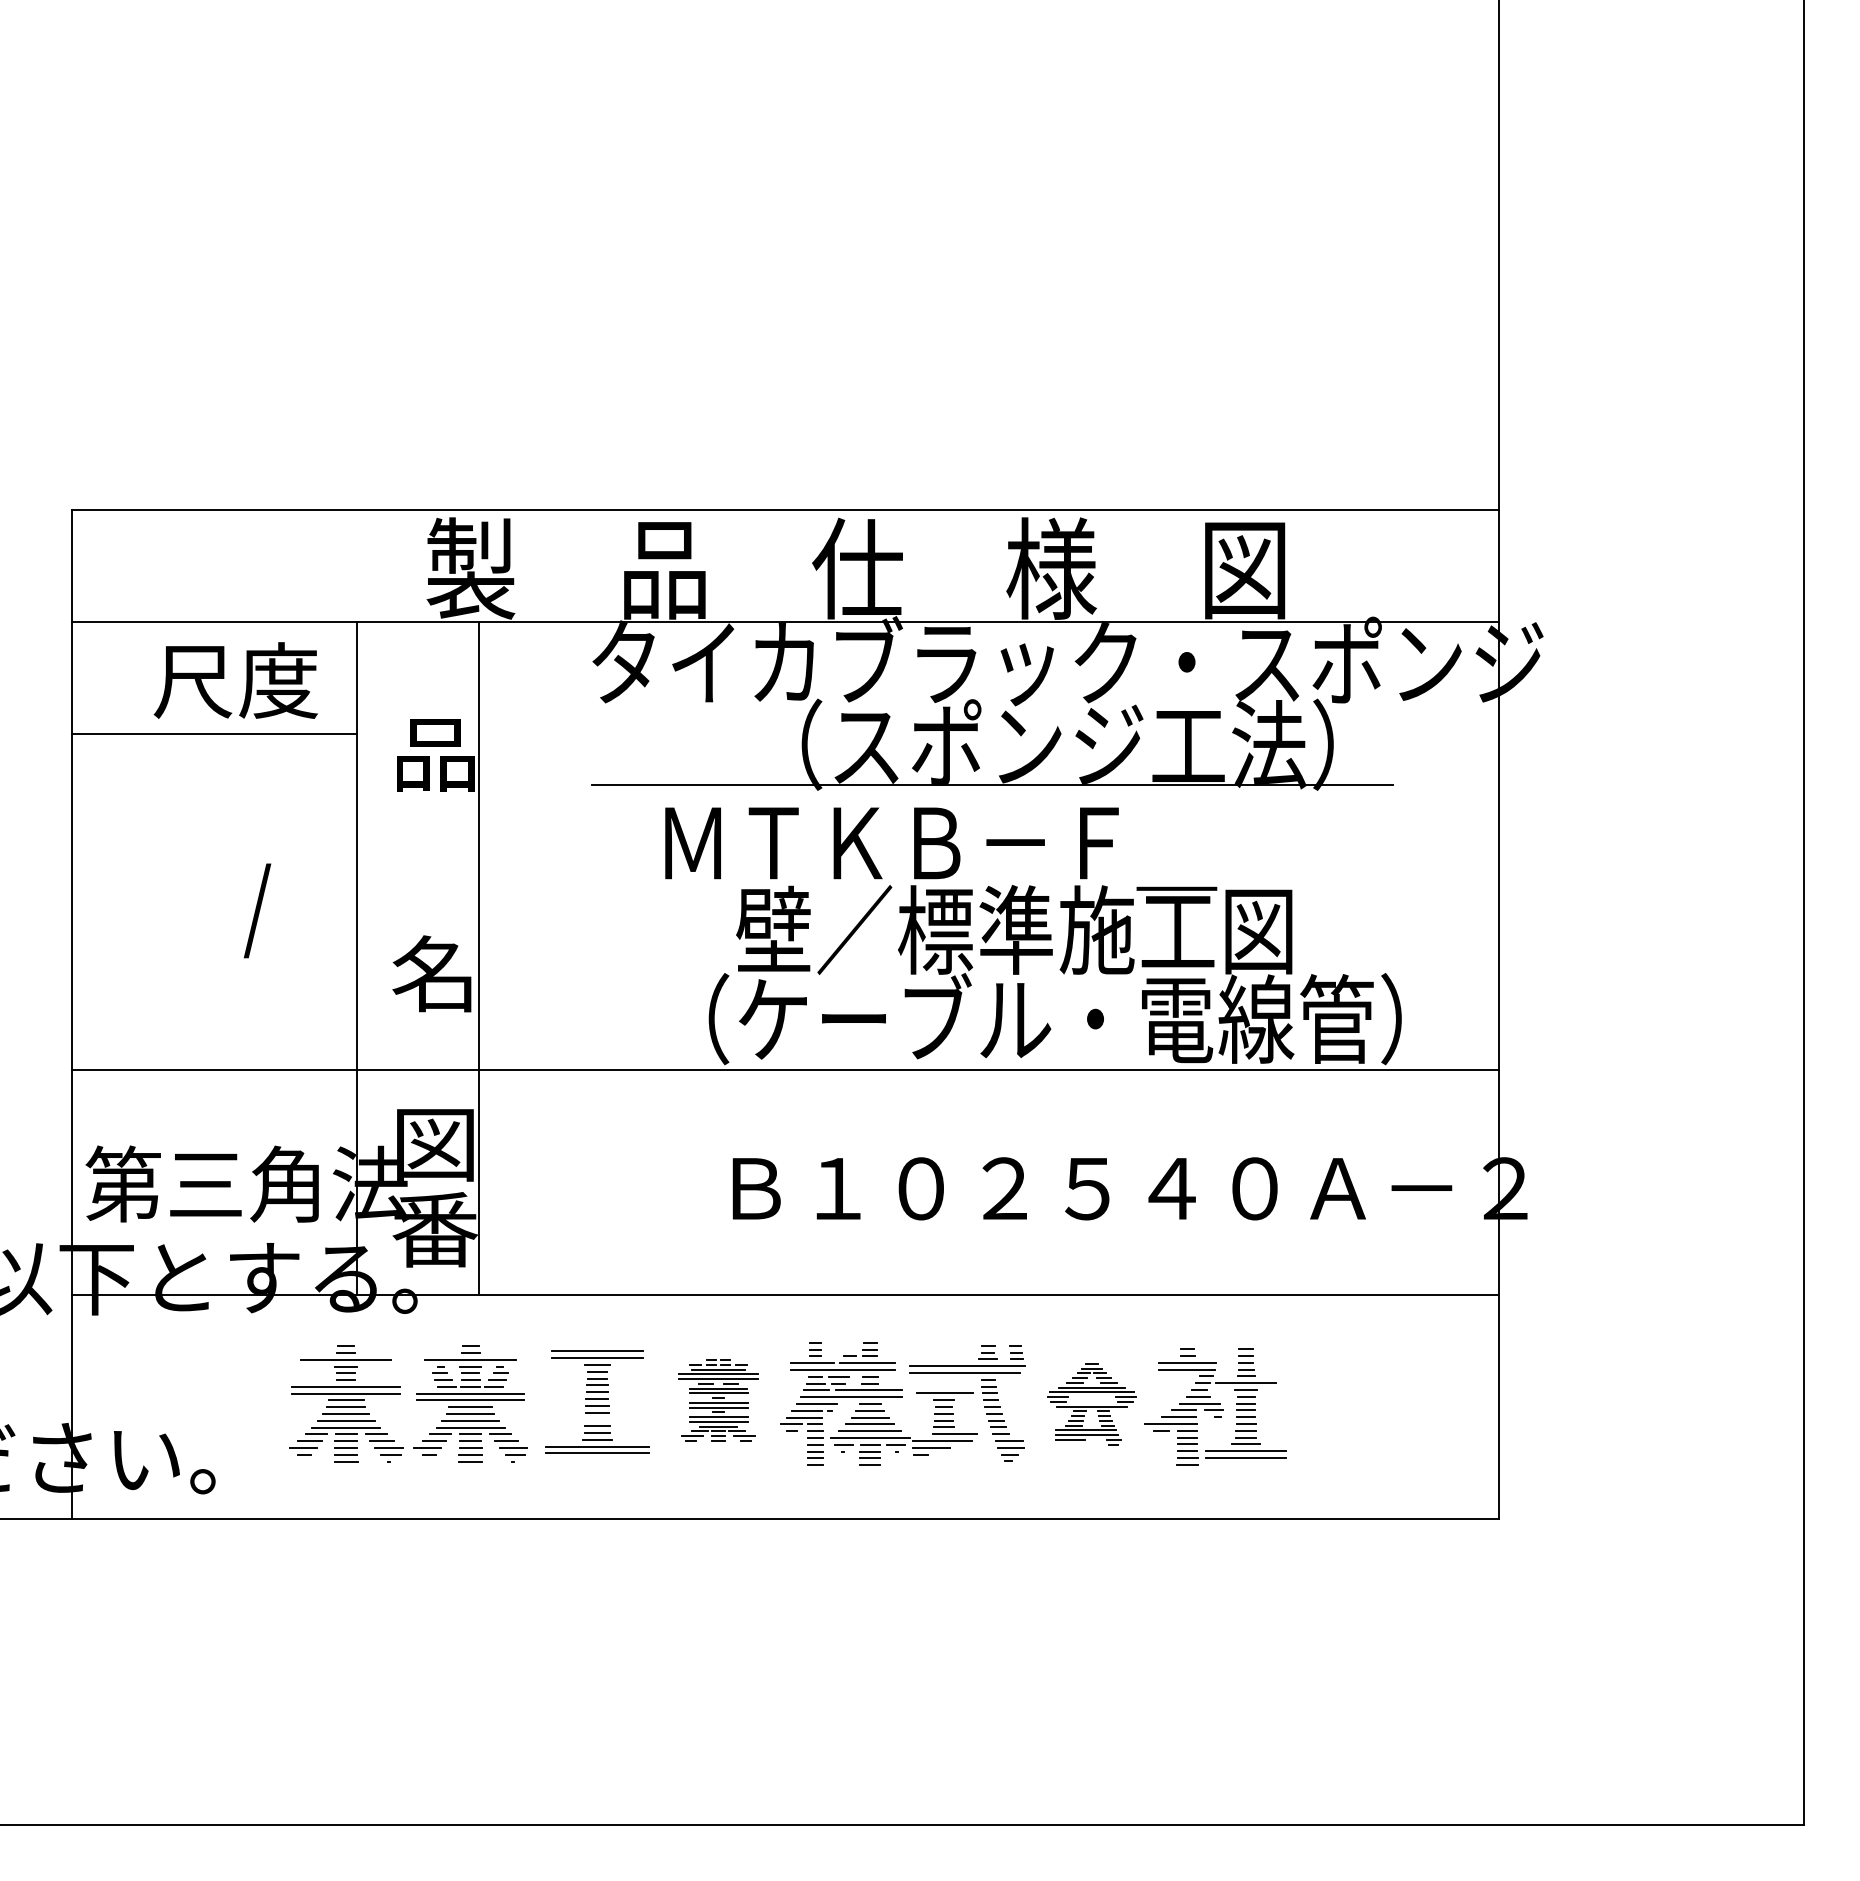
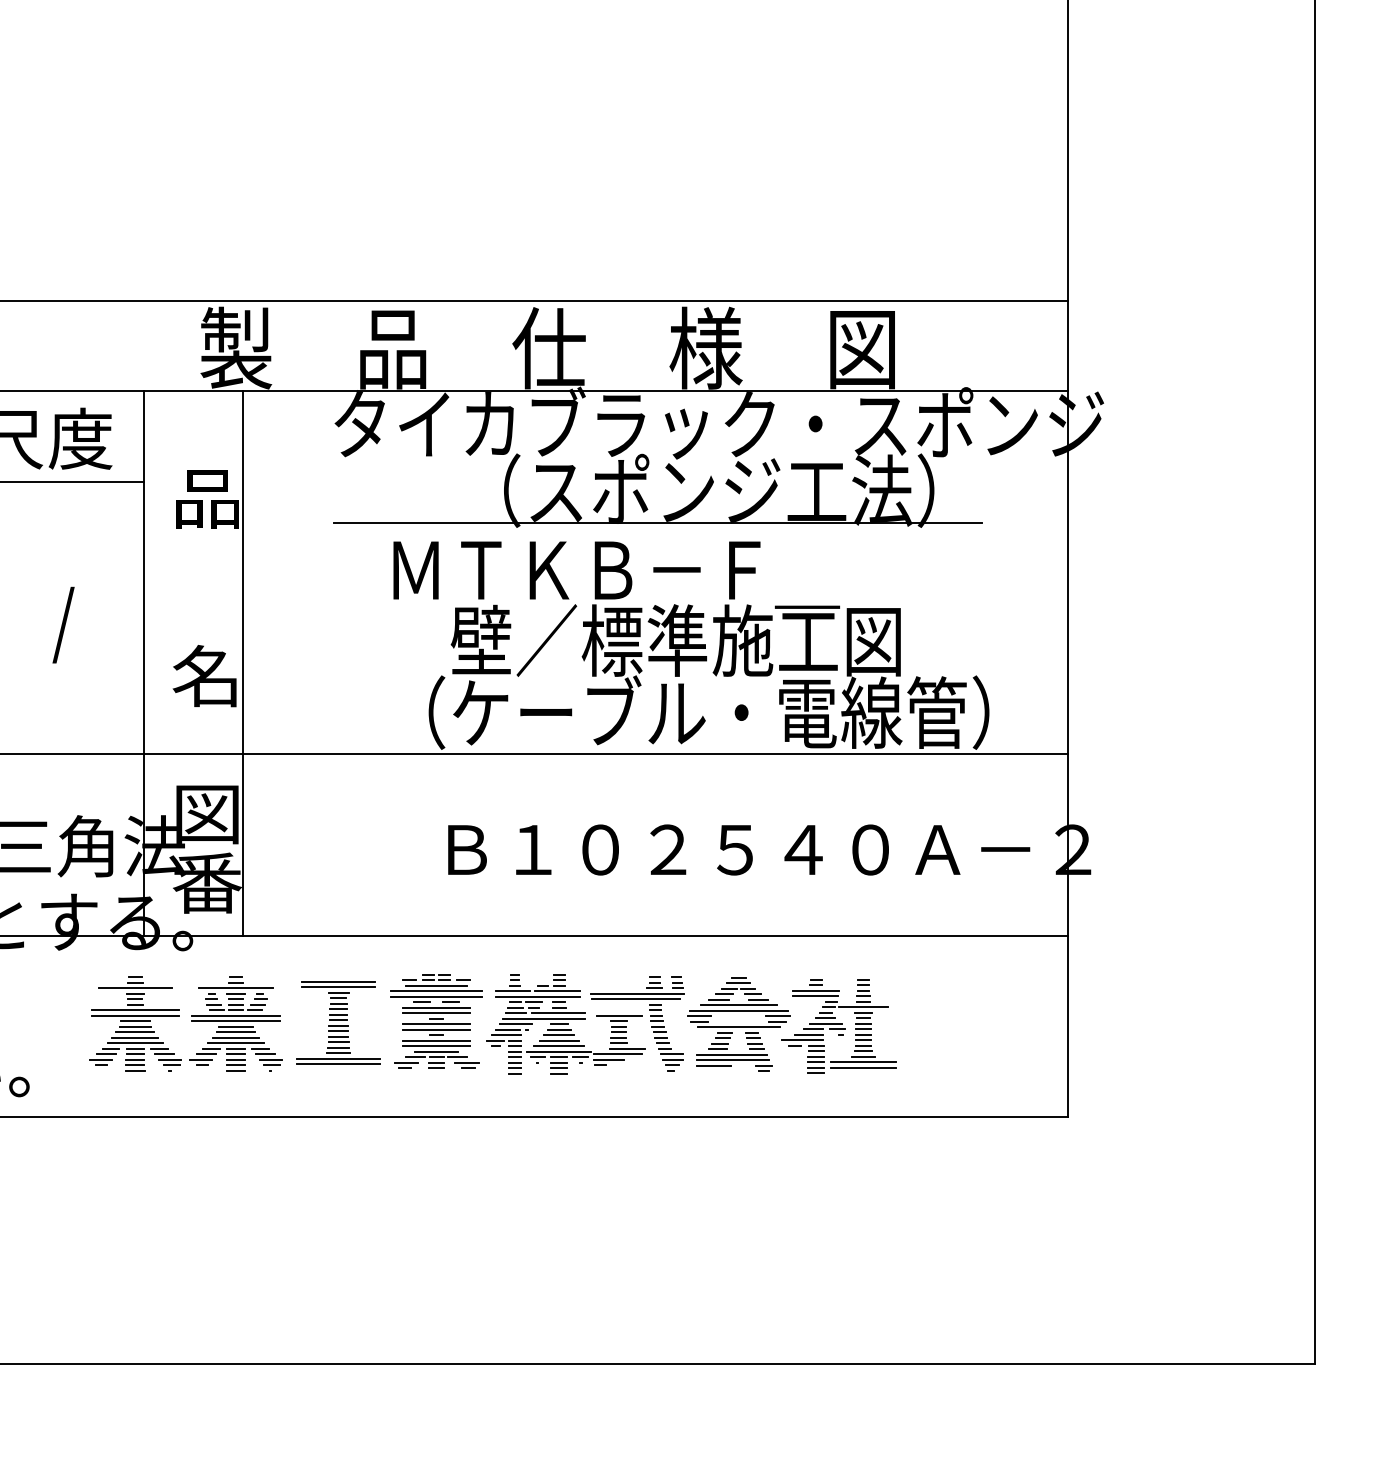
part: (718, 1400) -> (436, 1021), size x1.43
part: (1091, 1404) -> (738, 1024), size x1.43
line: (597, 1419) -> (338, 1036), added

